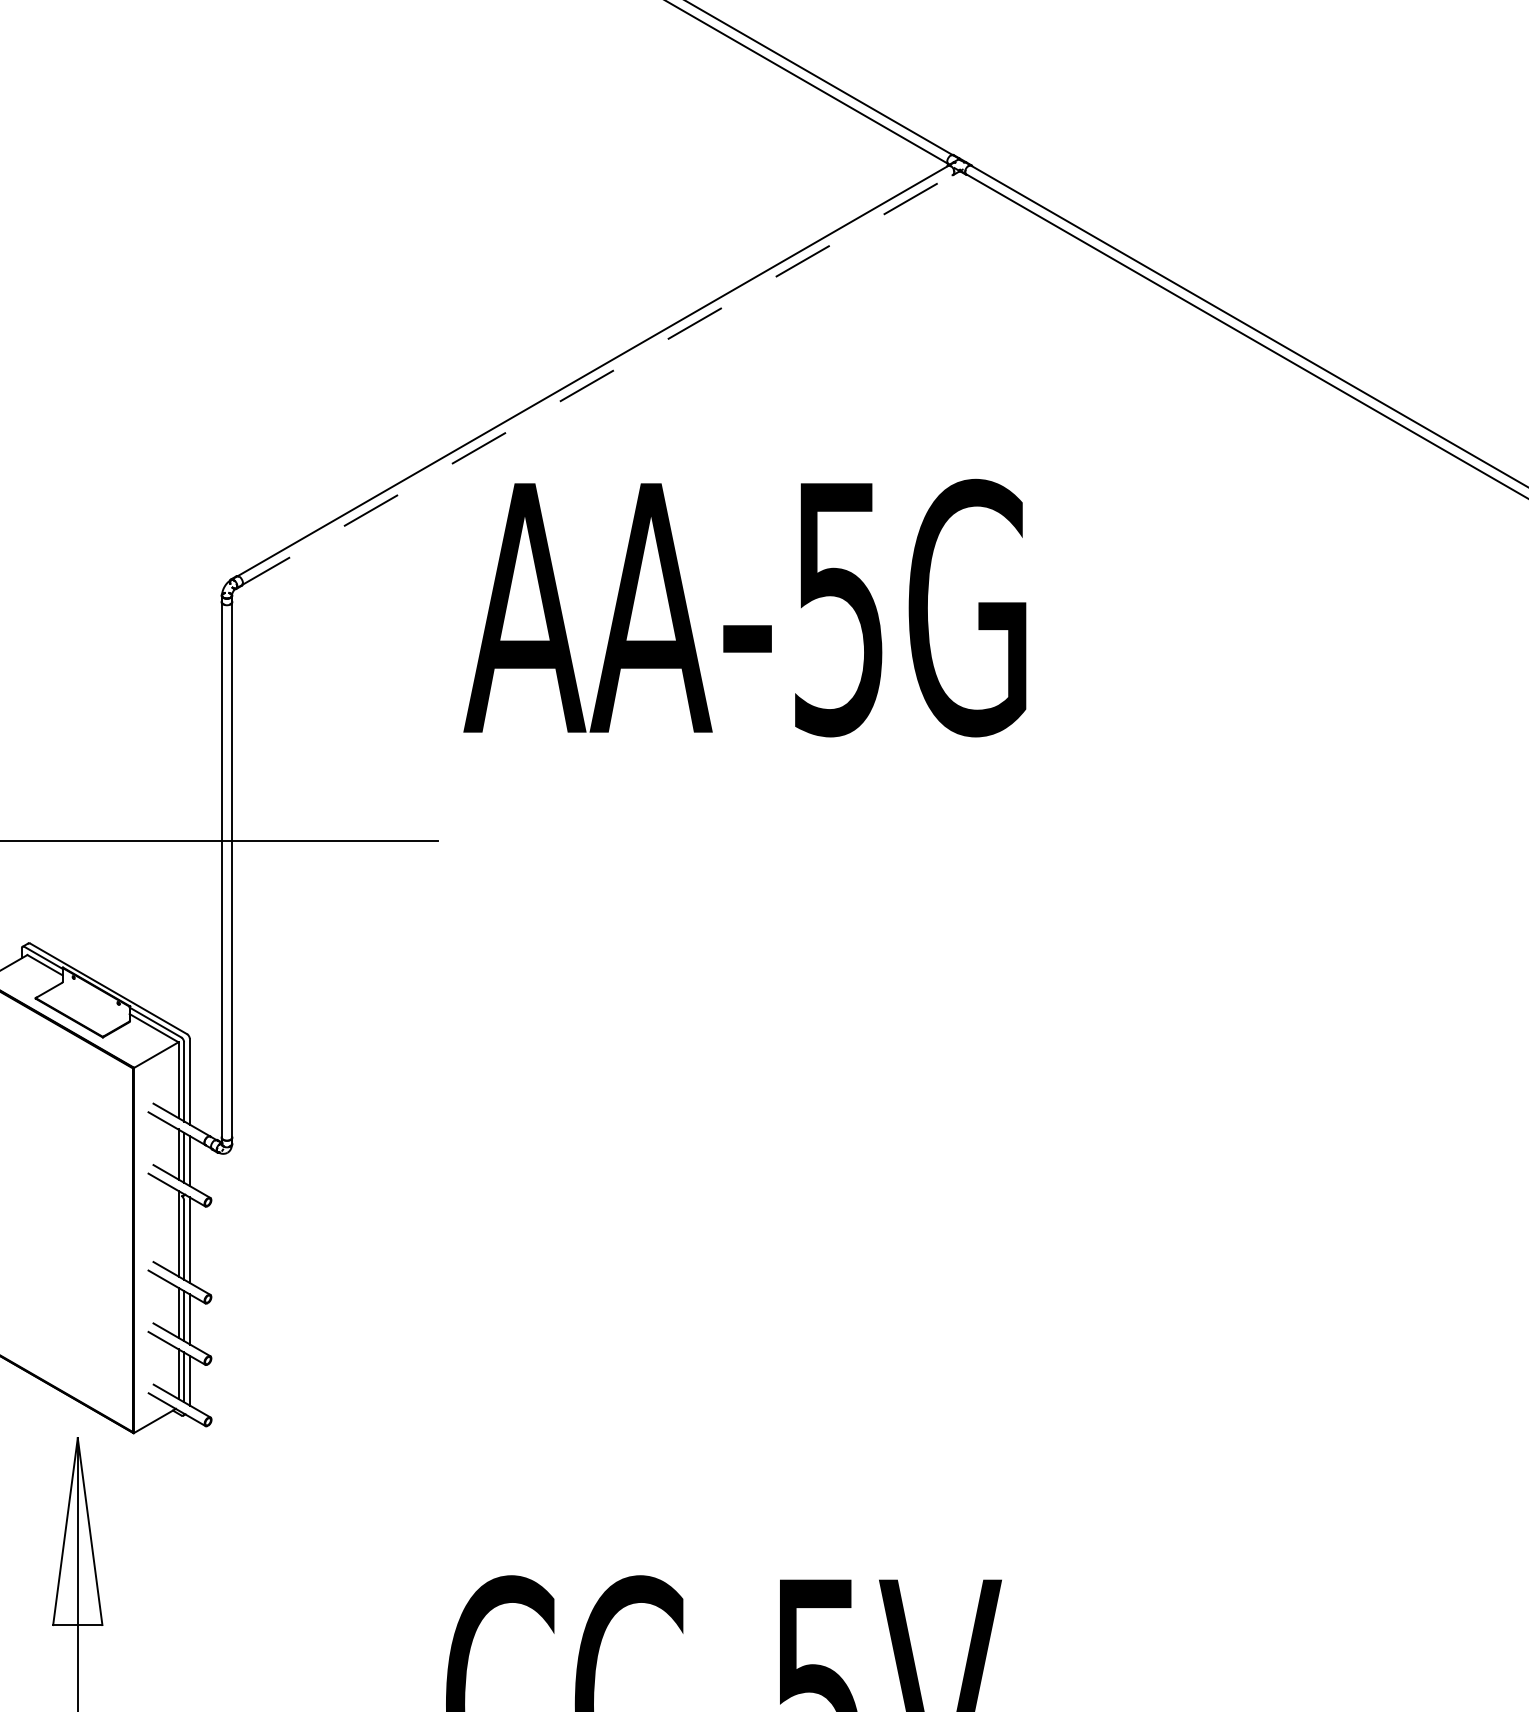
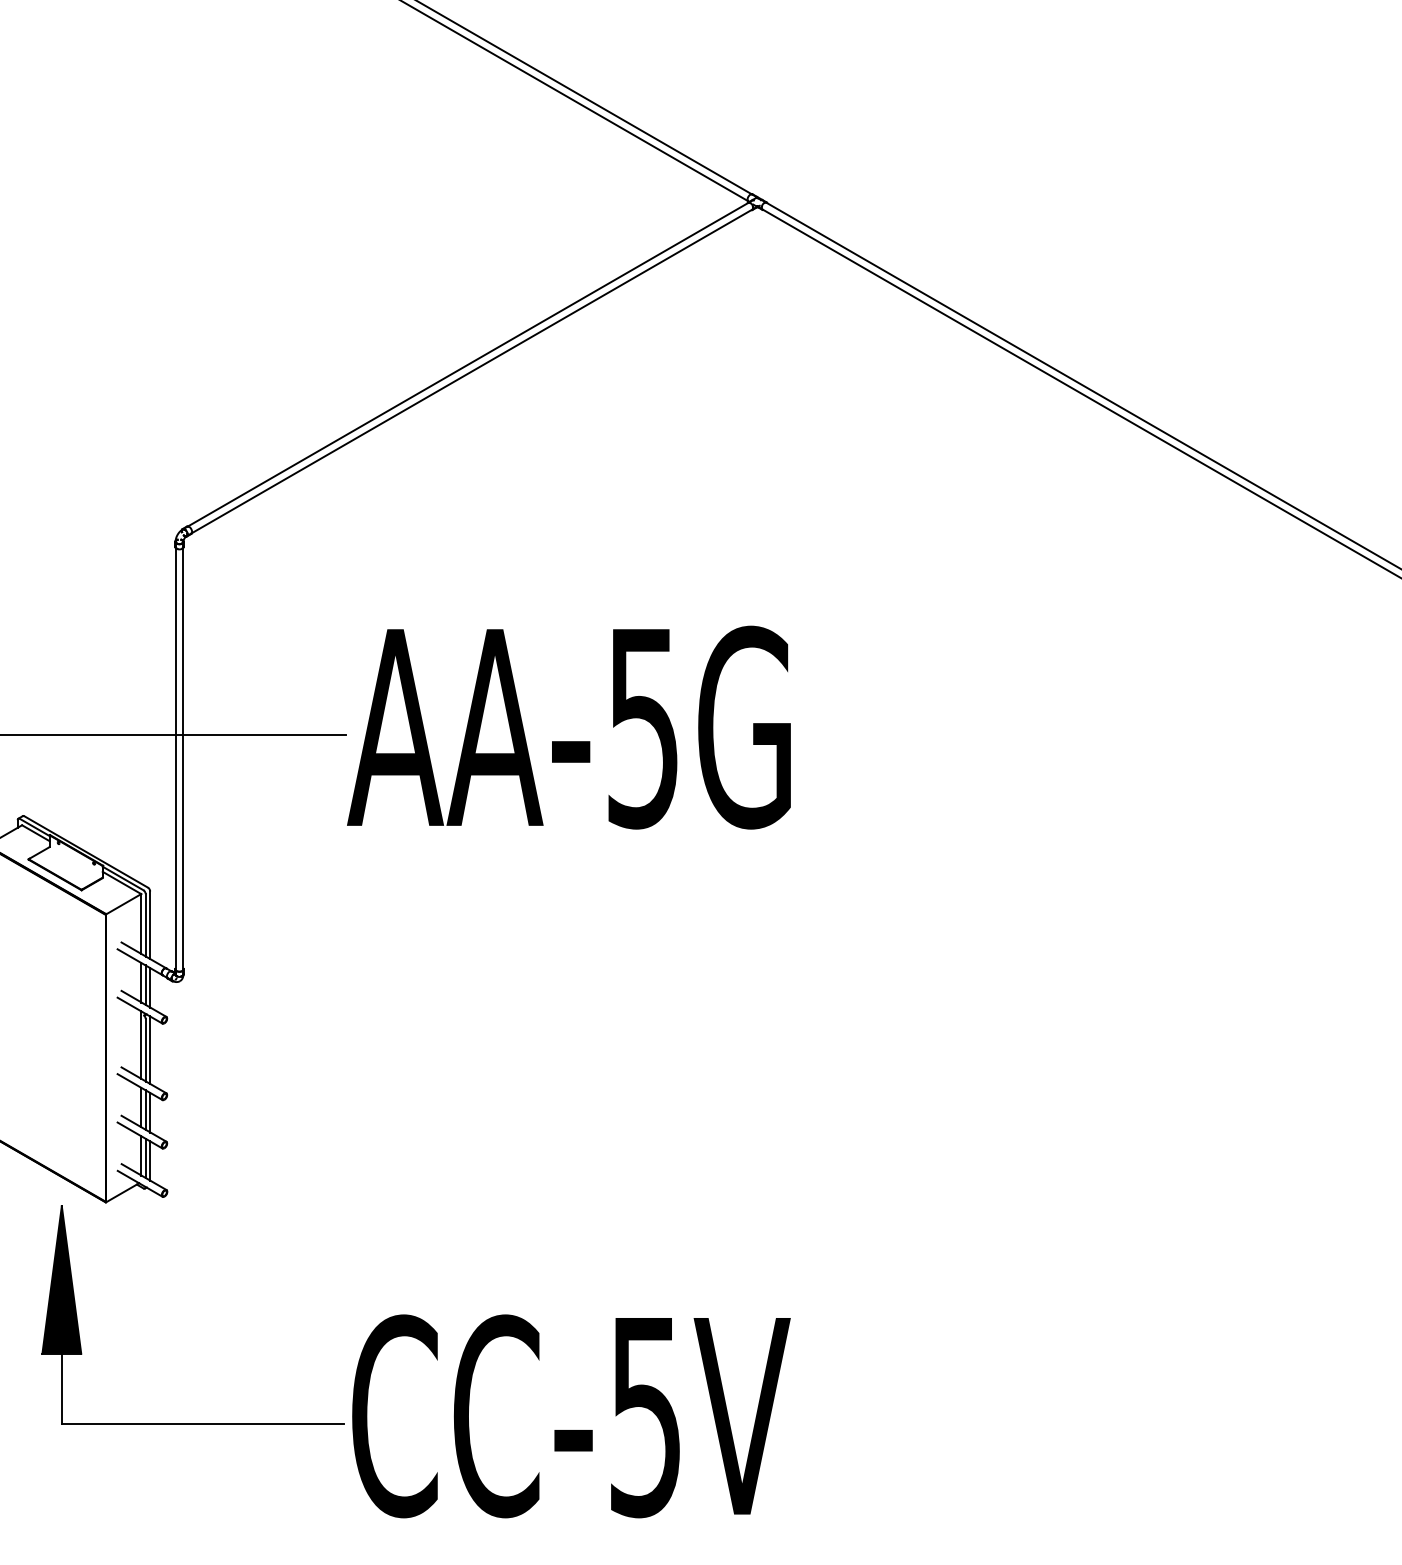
line: (598, 379) -> (472, 371), dashed -> solid
text: (744, 607) -> (568, 727), moved
fill: (77, 1530) -> (61, 1279), added

